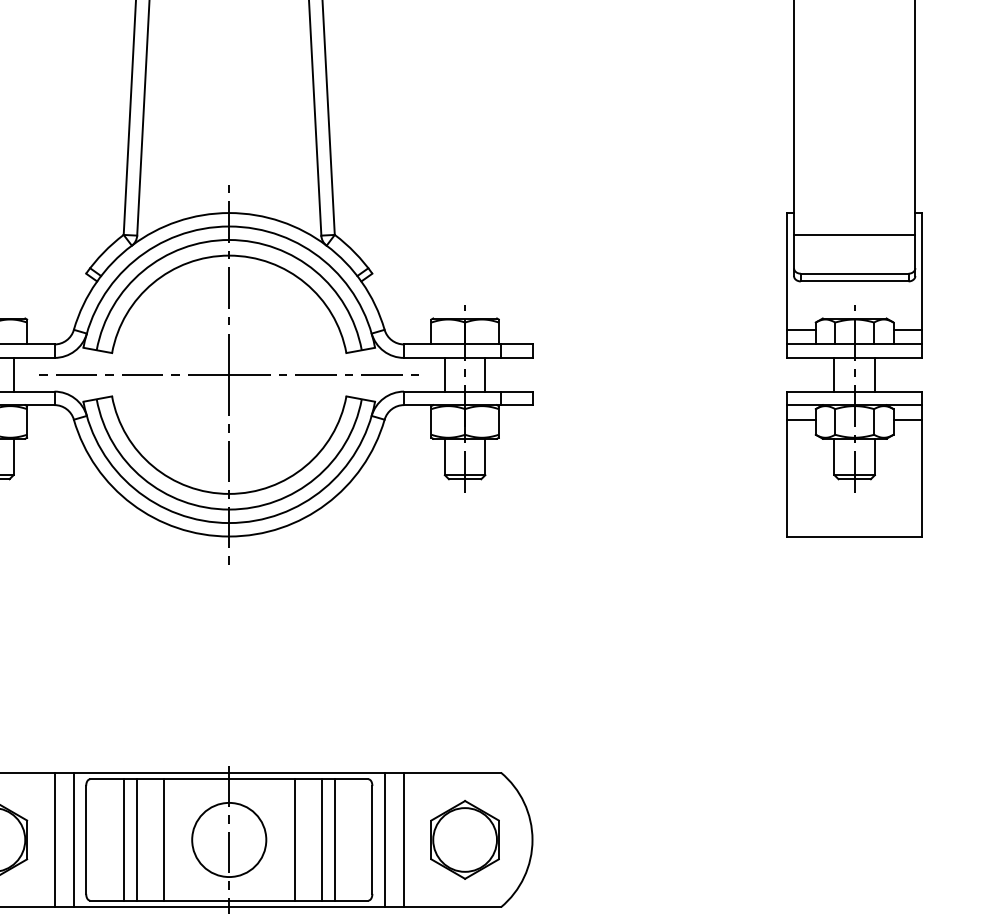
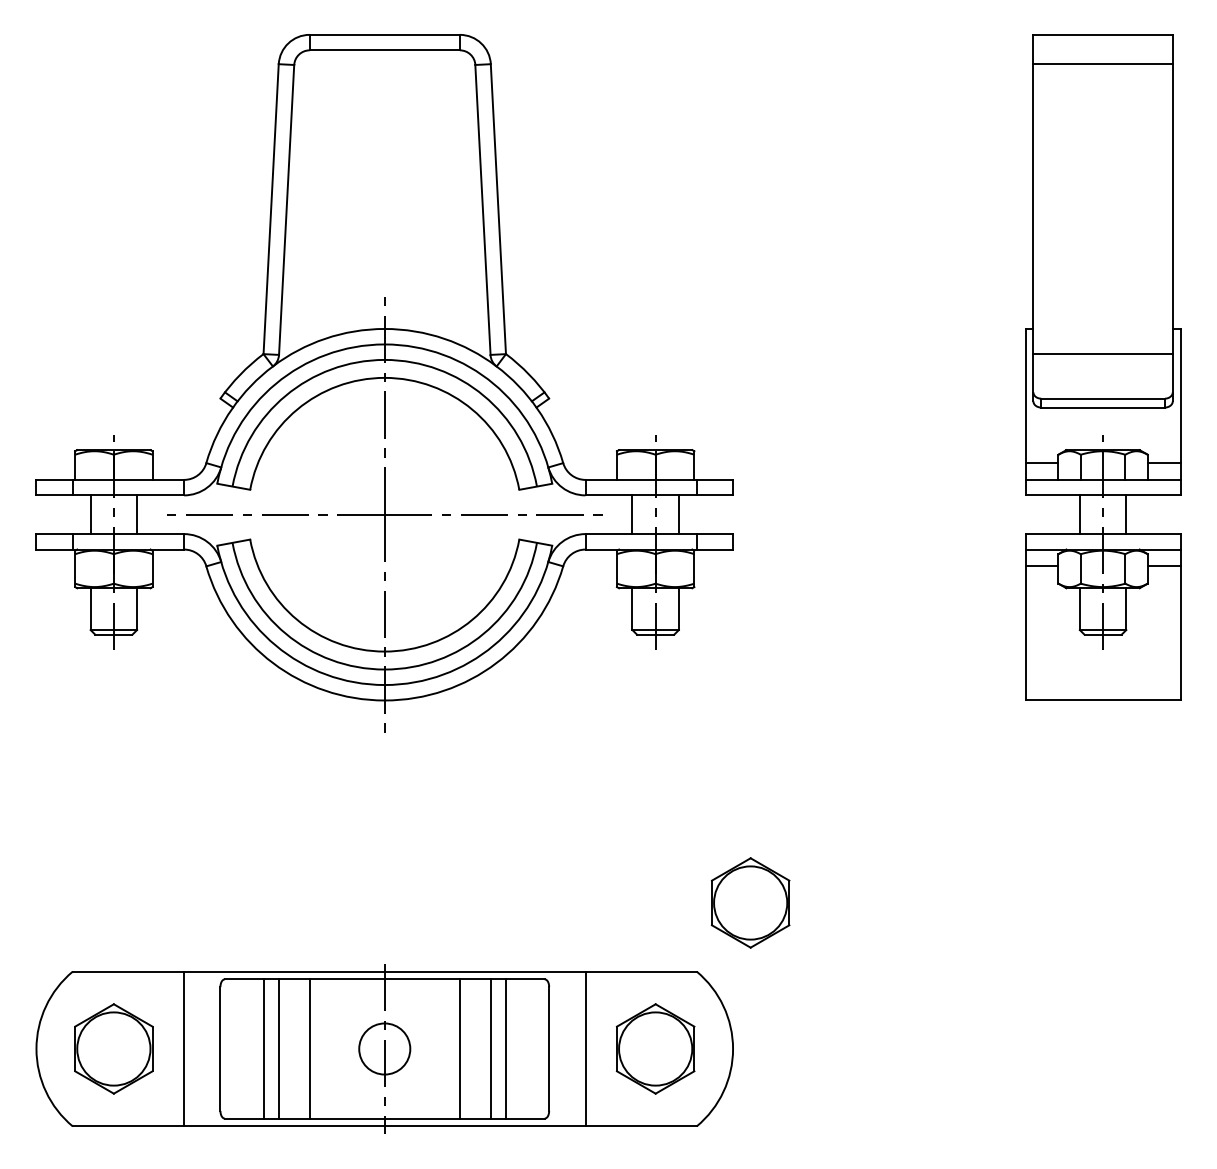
part: (547, 712) -> (750, 902), added
line: (74, 839) -> (206, 1048), removed
circle: (229, 839) -> (384, 1048), size x0.6
line: (384, 839) -> (563, 1048), removed

